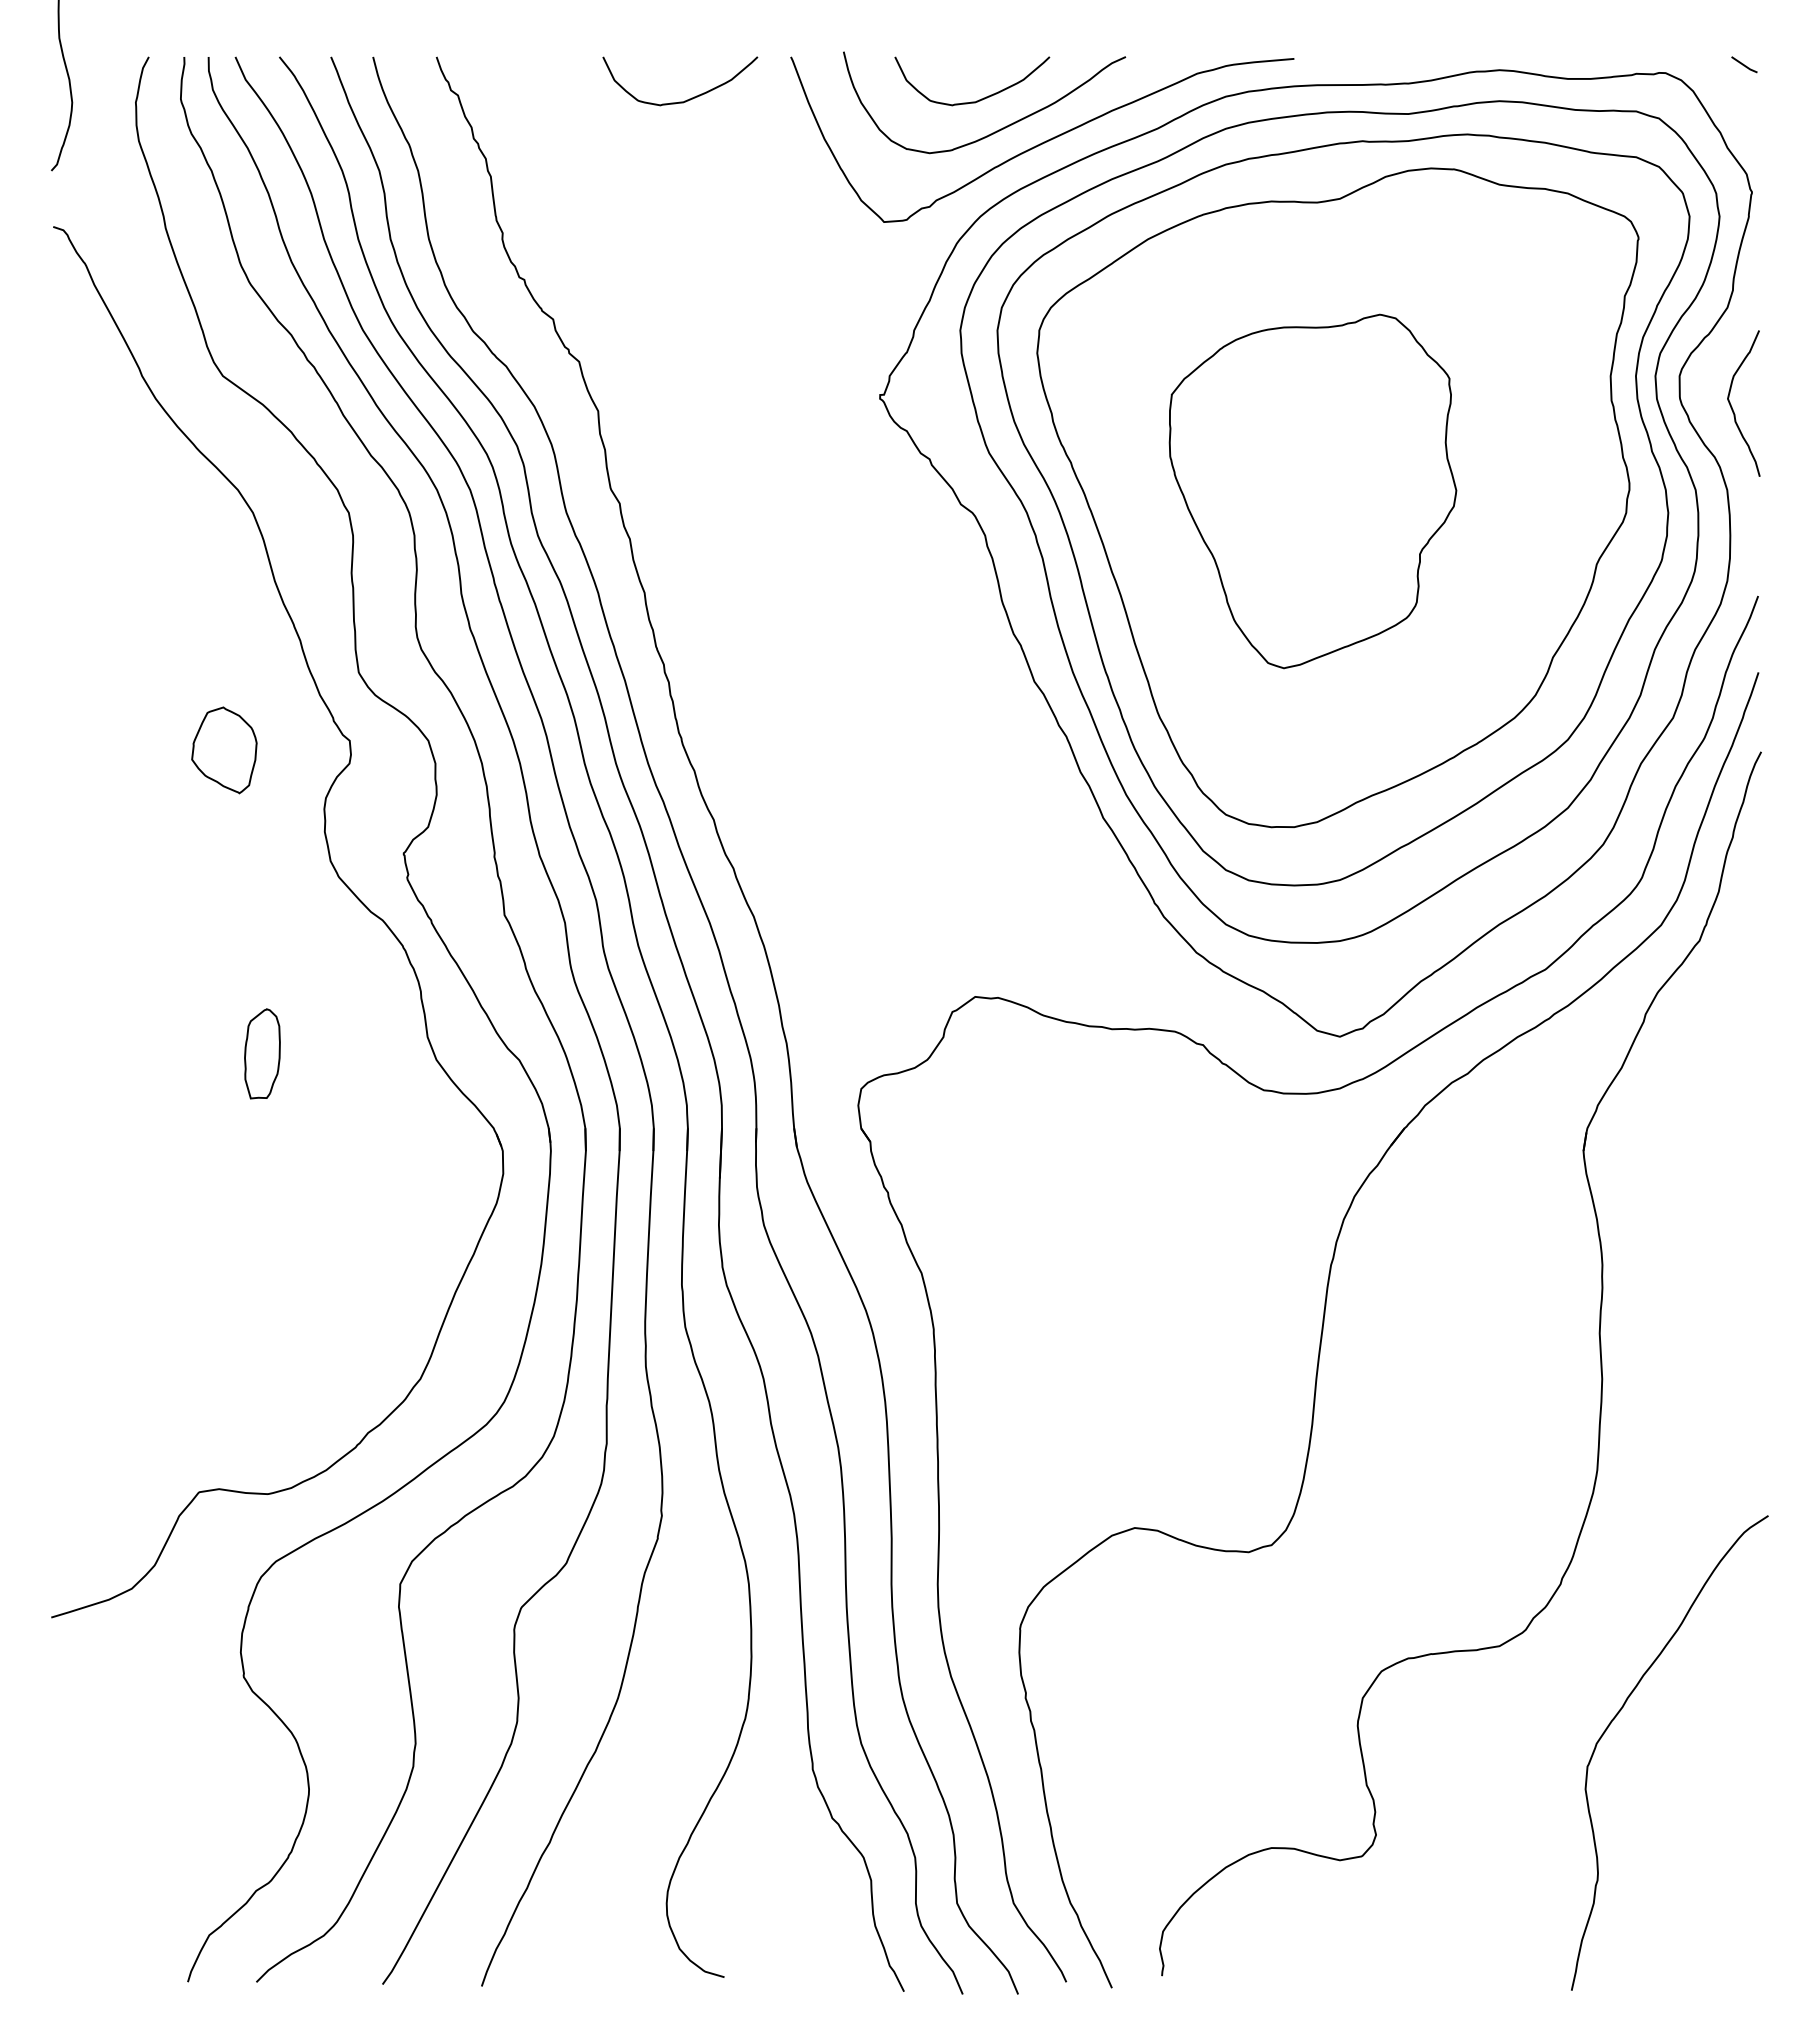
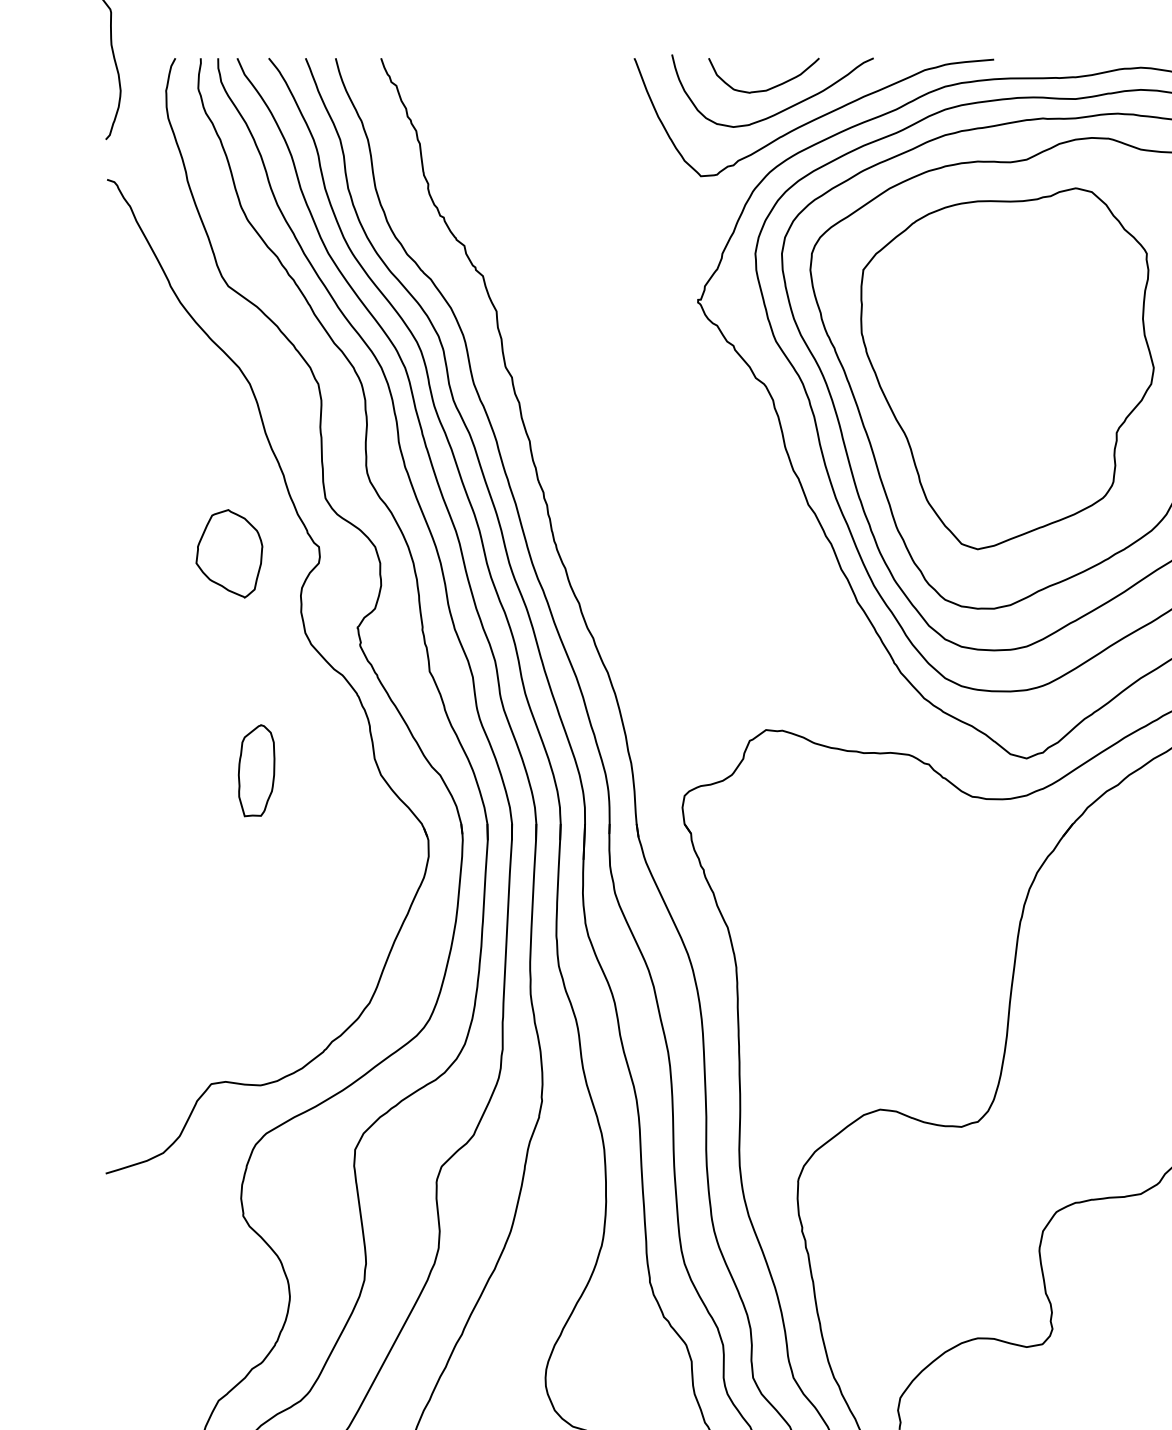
curve: (689, 98) -> (561, 87), removed
part: (1312, 491) -> (1007, 368), size x1.43
part: (224, 750) -> (229, 553), size x1.43
part: (262, 1053) -> (256, 770), size x1.43

